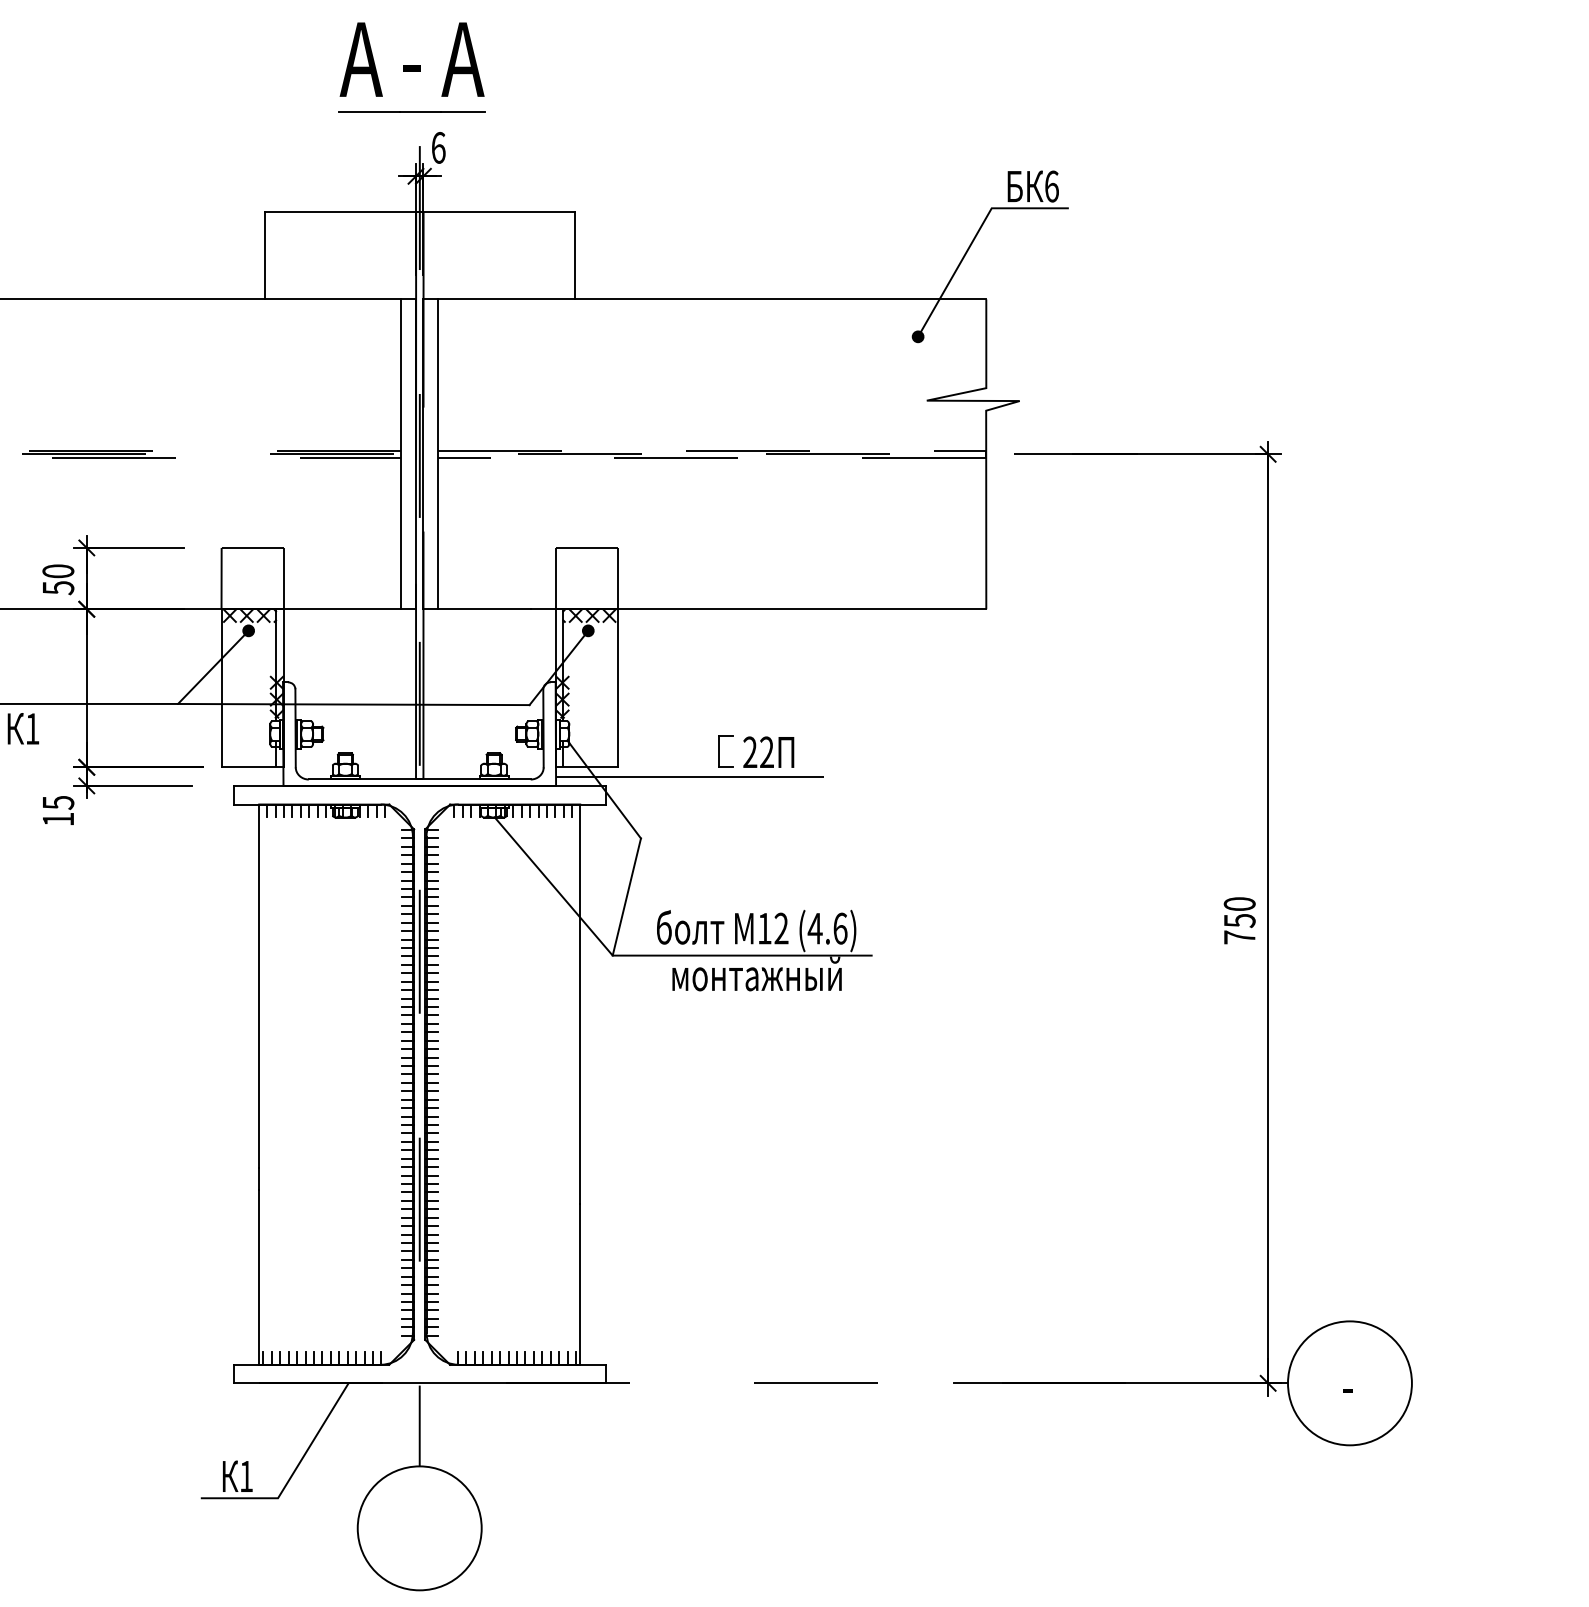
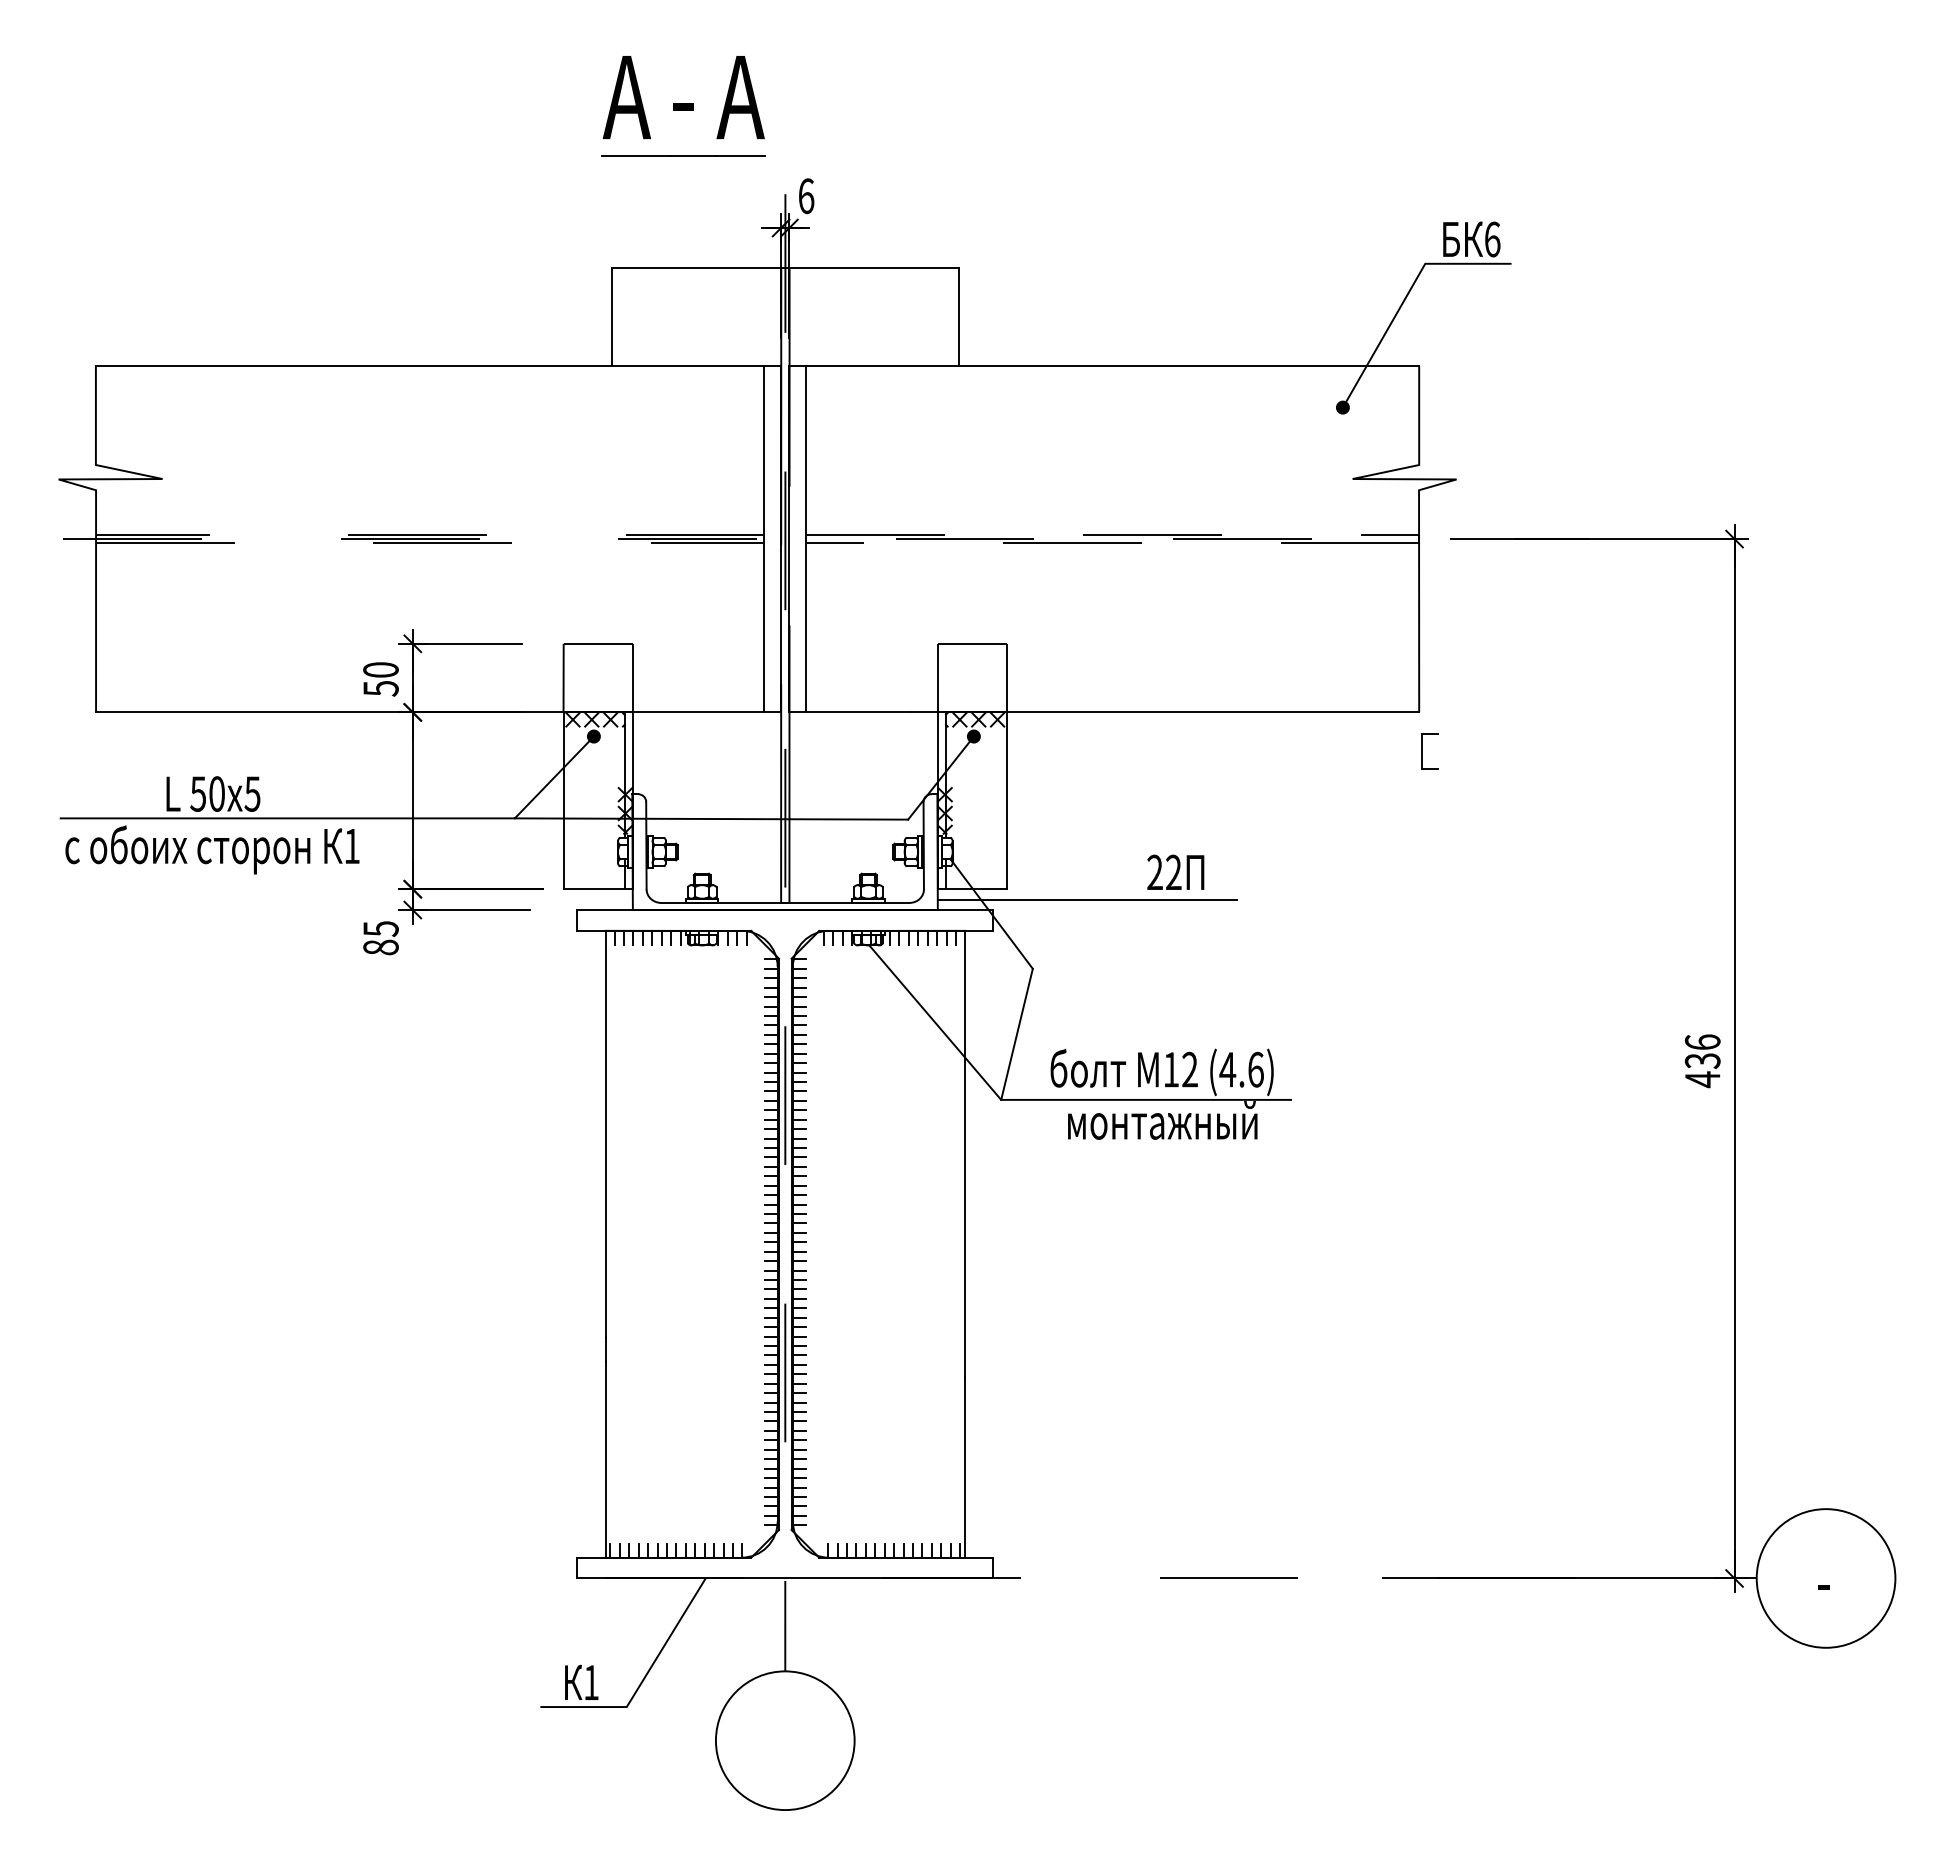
part: (411, 67) -> (683, 106), moved
part: (719, 751) -> (1422, 751), moved
text: (57, 819) -> (380, 947), 15 -> 85
text: (1239, 921) -> (1702, 1061), 750 -> 436

